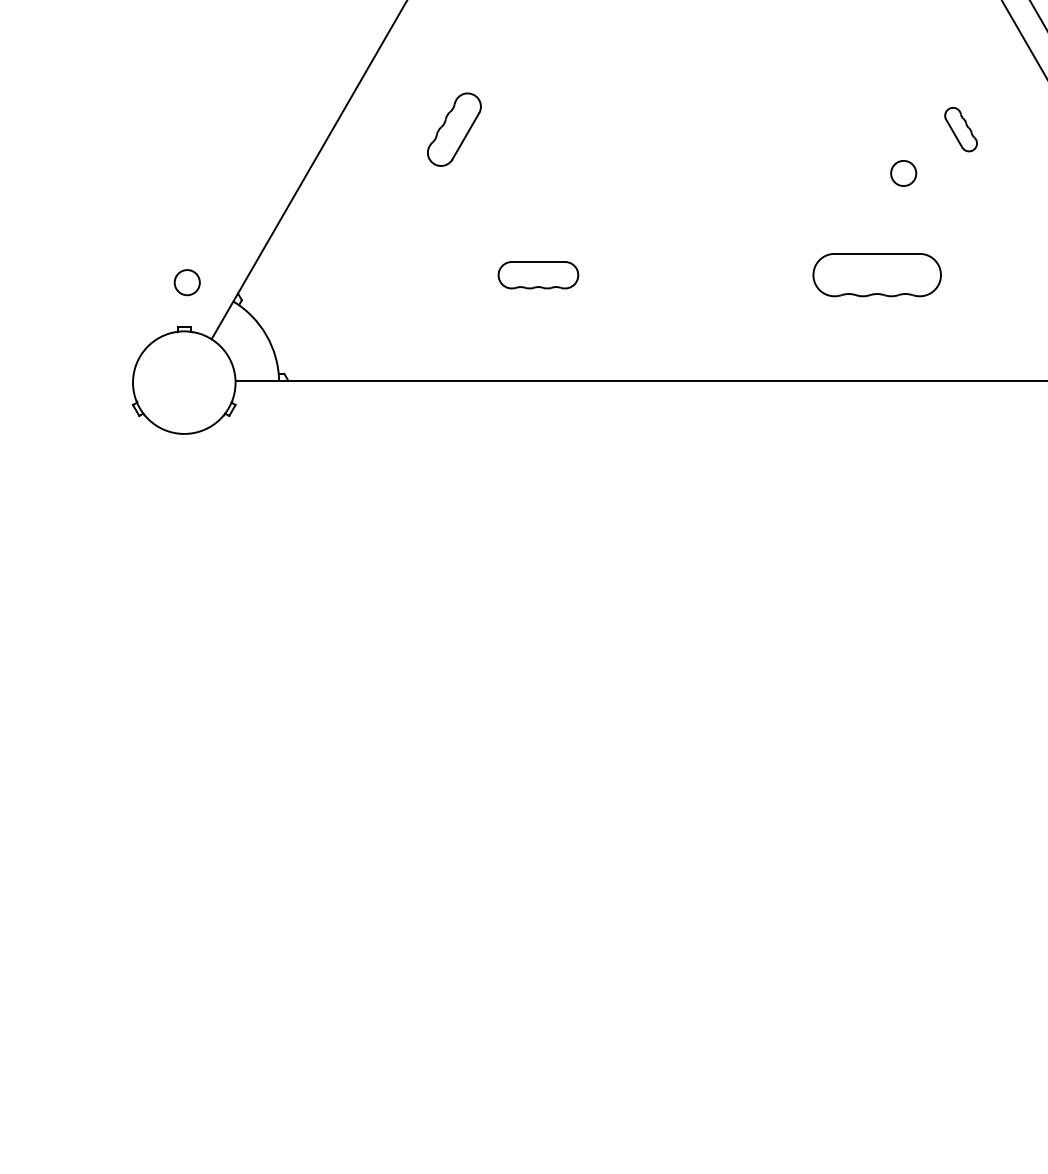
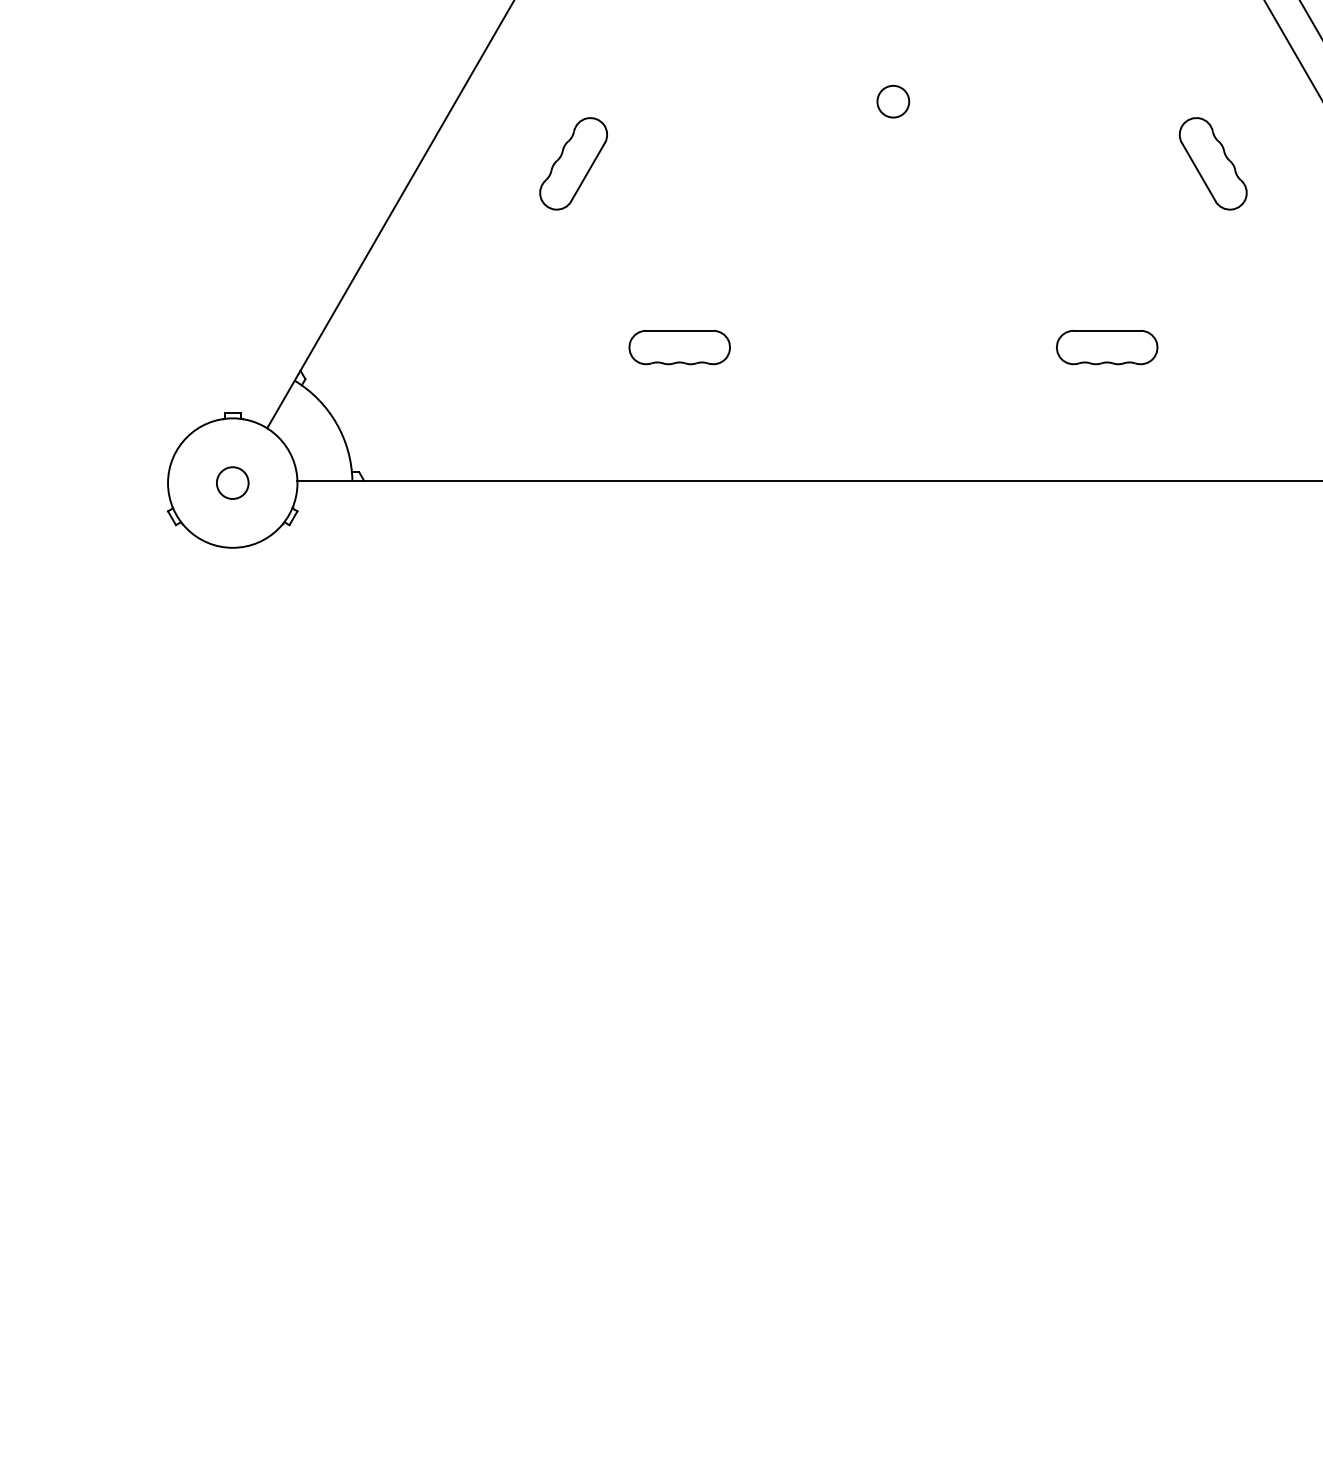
part: (960, 129) -> (1212, 163), size x1.67
circle: (903, 173) -> (893, 101), moved
part: (876, 275) -> (1106, 347), size x0.62
circle: (186, 282) -> (231, 482), moved

